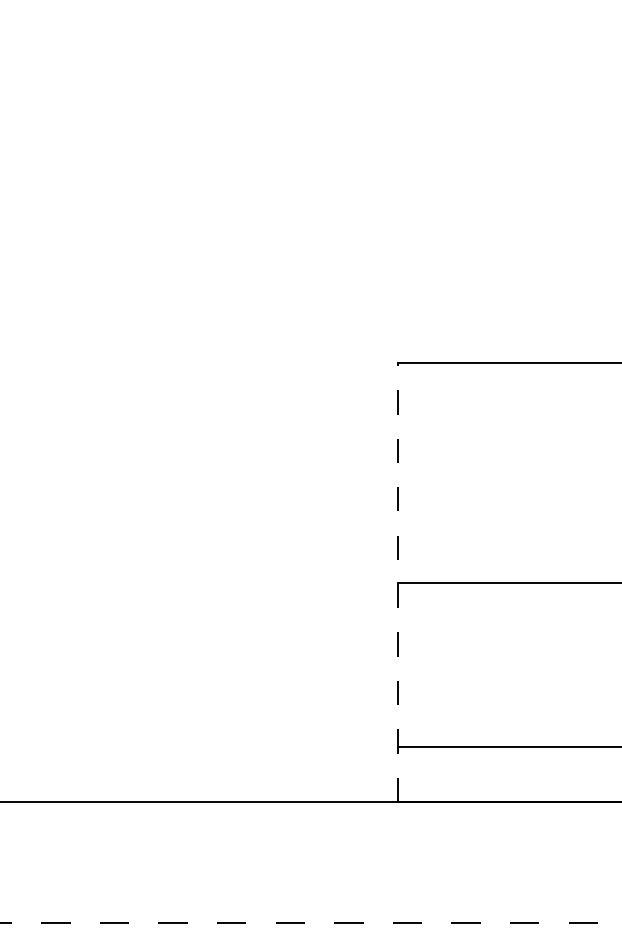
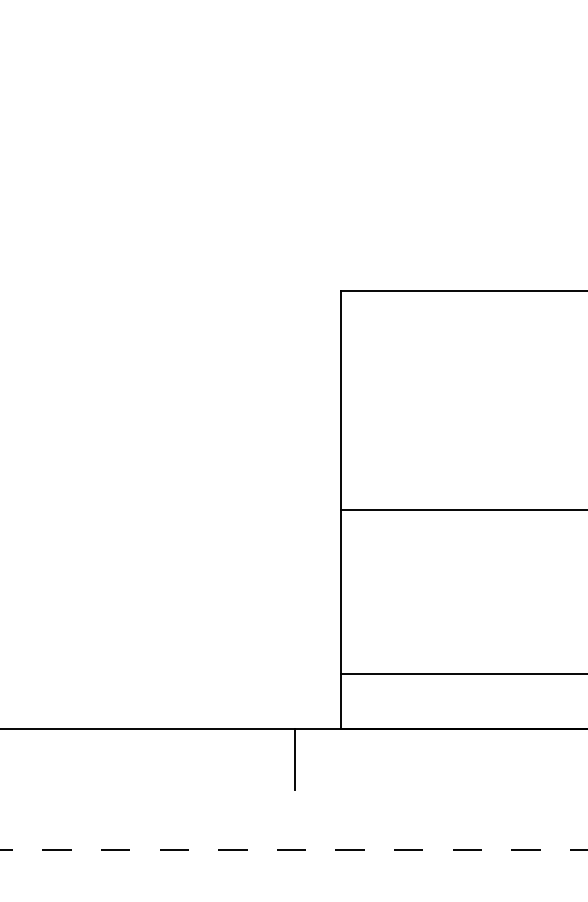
line: (398, 582) -> (341, 509), dashed -> solid
line: (351, 831) -> (294, 758), added

